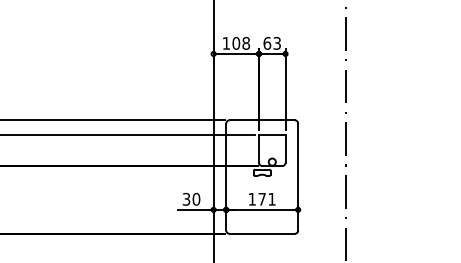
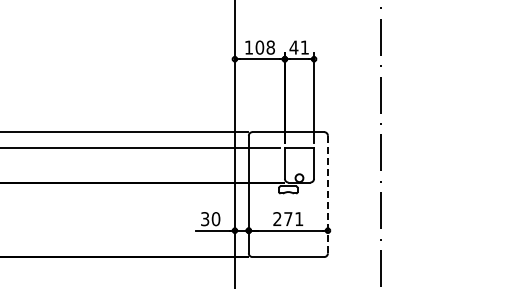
text: (271, 43) -> (298, 47), 63 -> 41
line: (297, 176) -> (327, 194), solid -> dashed
text: (252, 198) -> (277, 218), 171 -> 271

